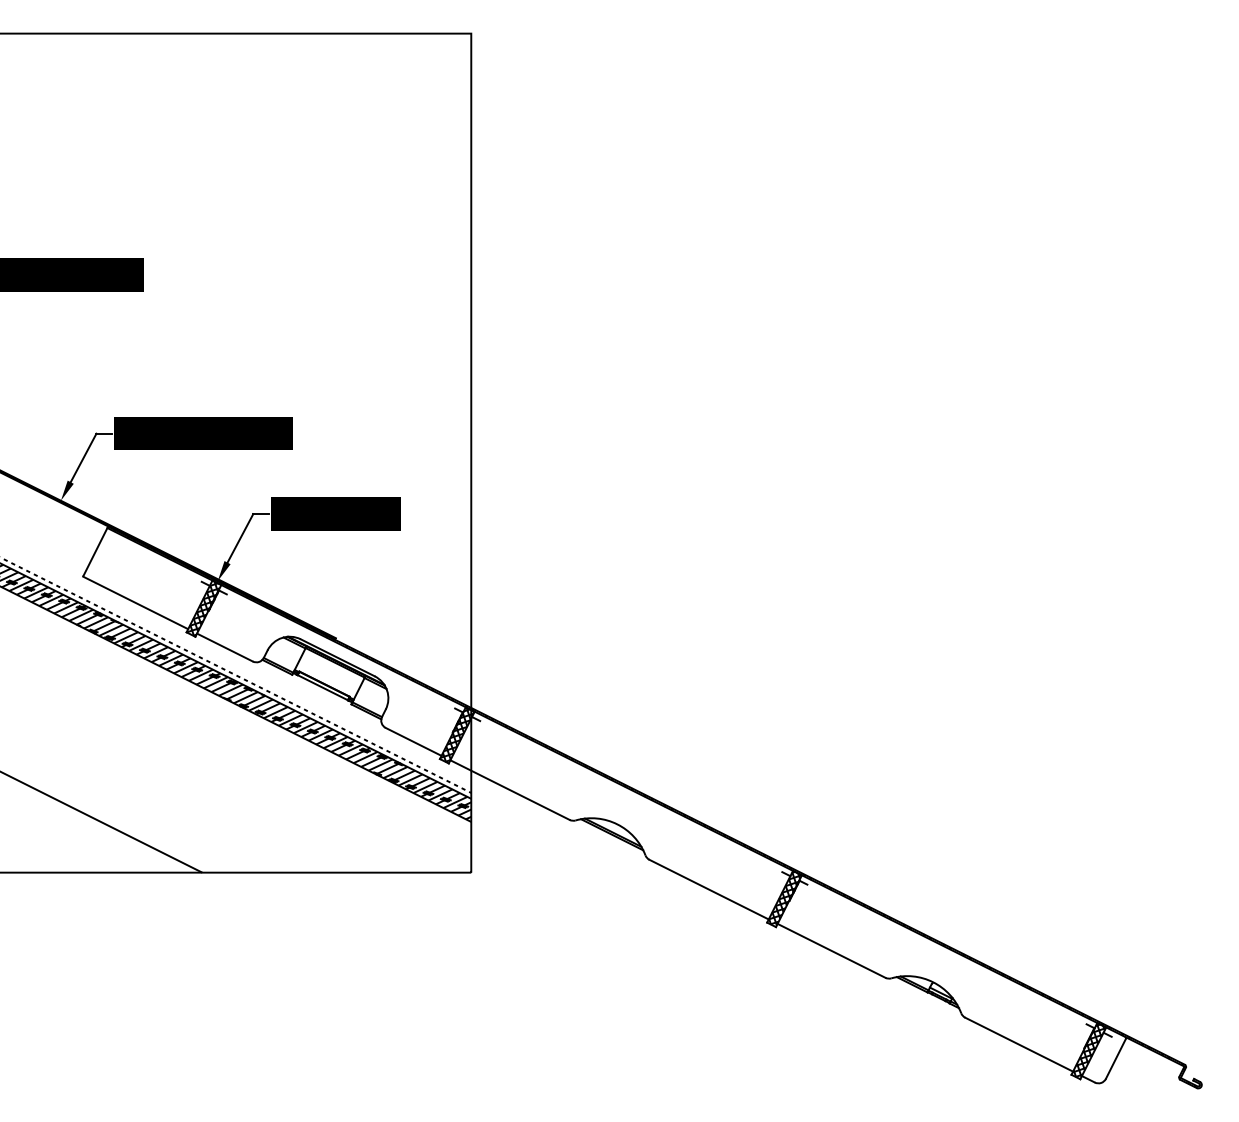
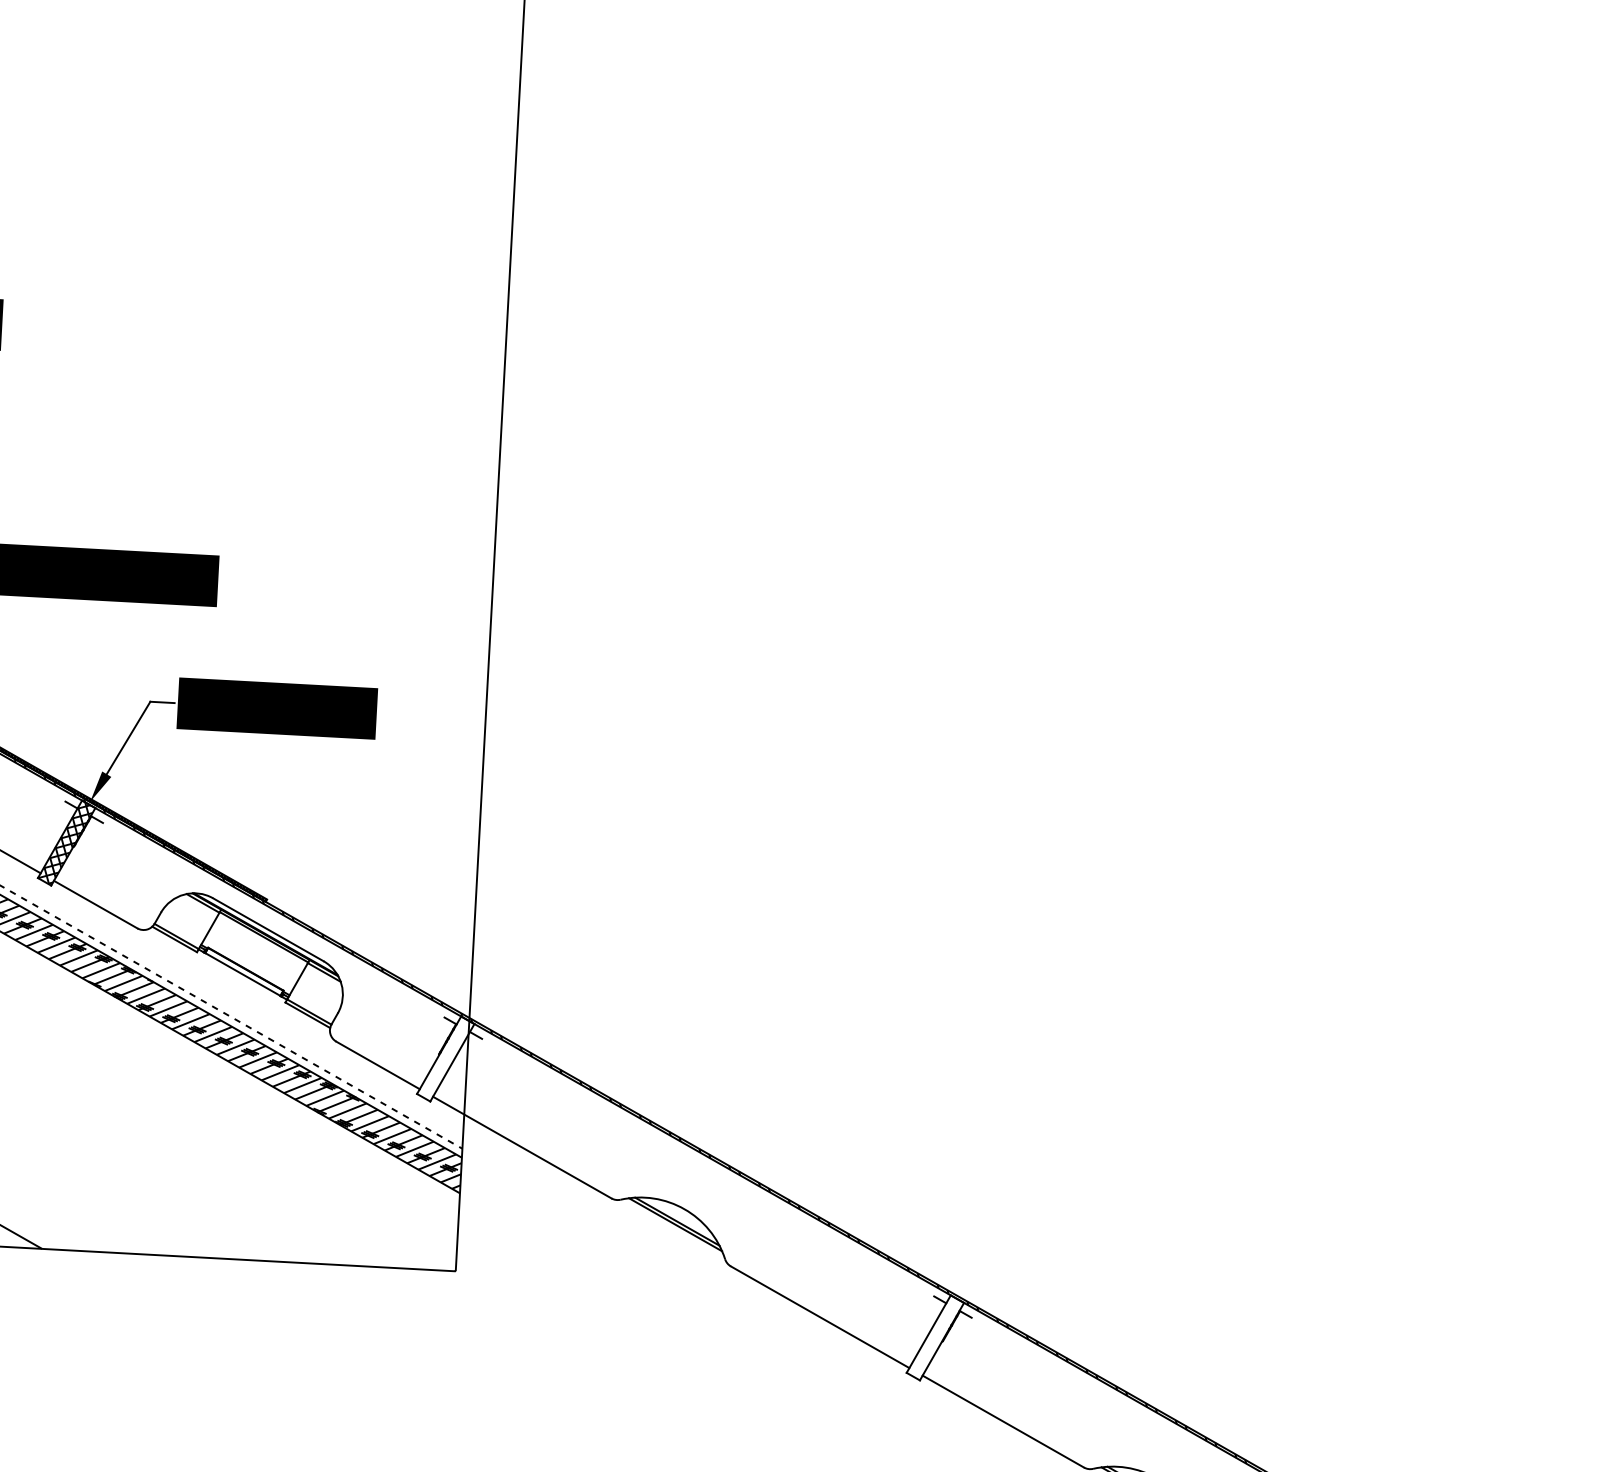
hatch: (456, 734) -> (444, 1057), removed
hatch: (784, 898) -> (935, 1337), removed

